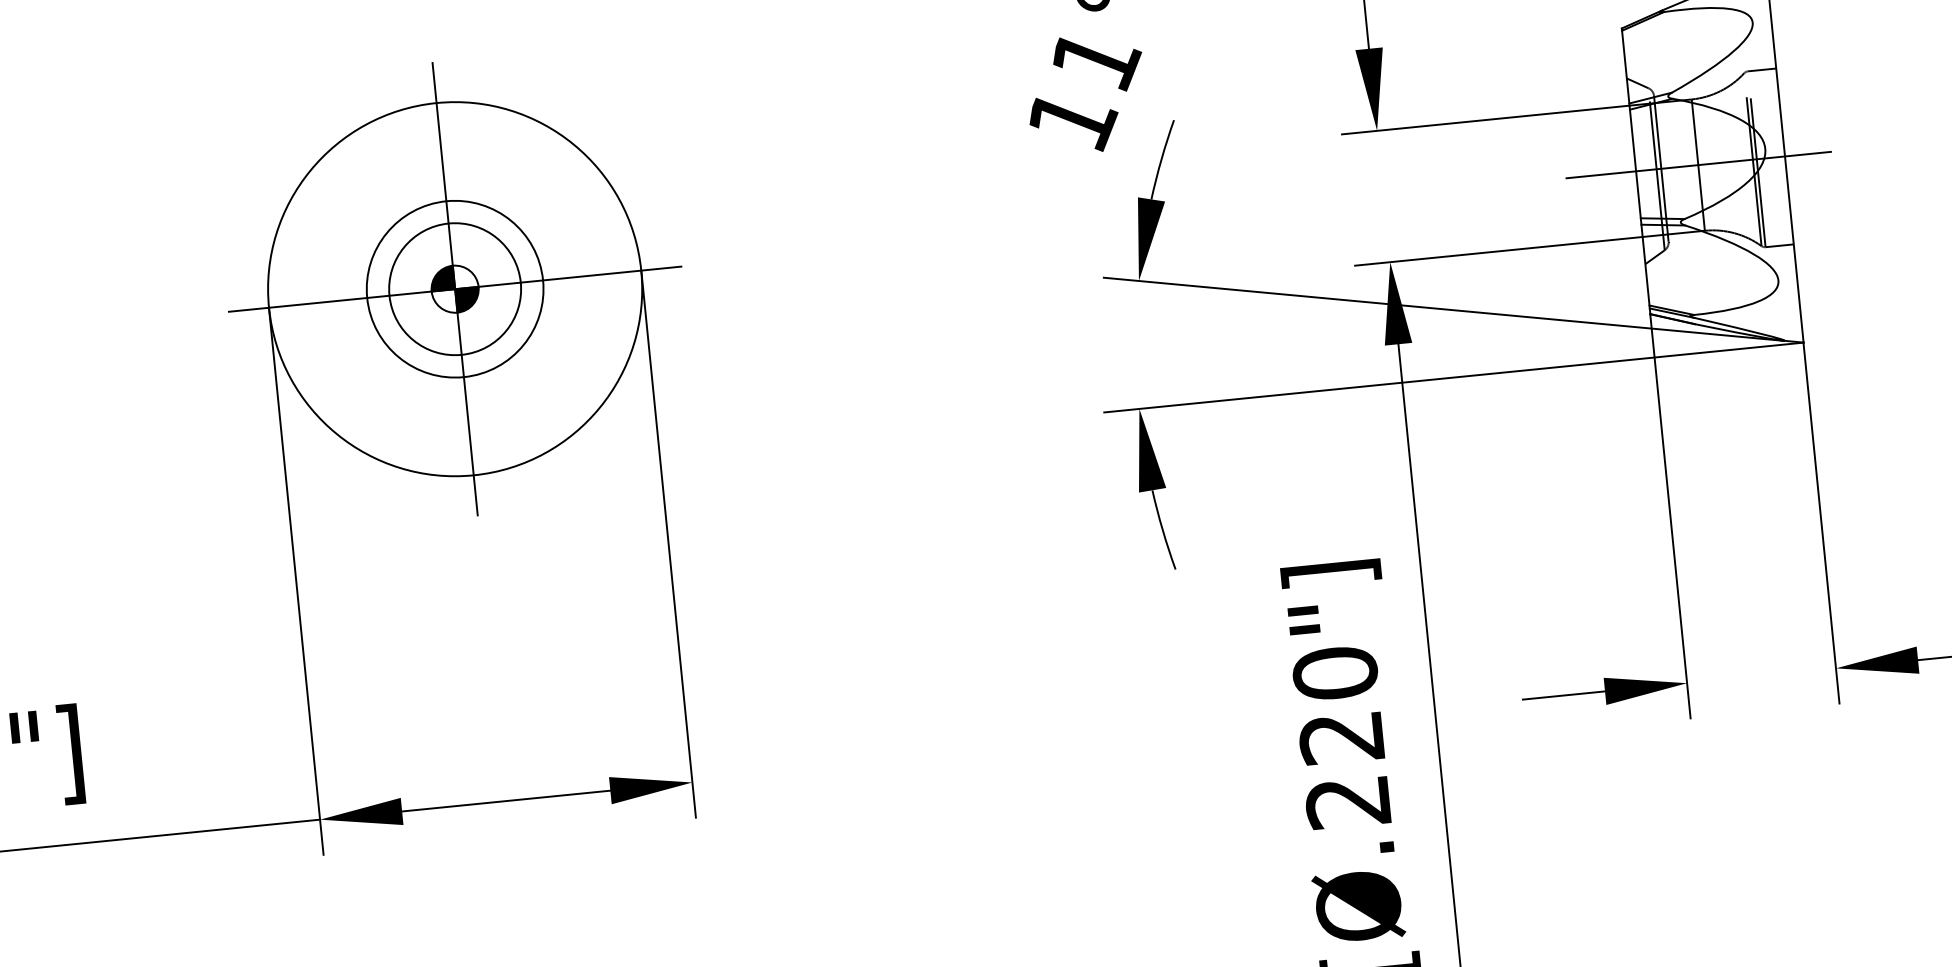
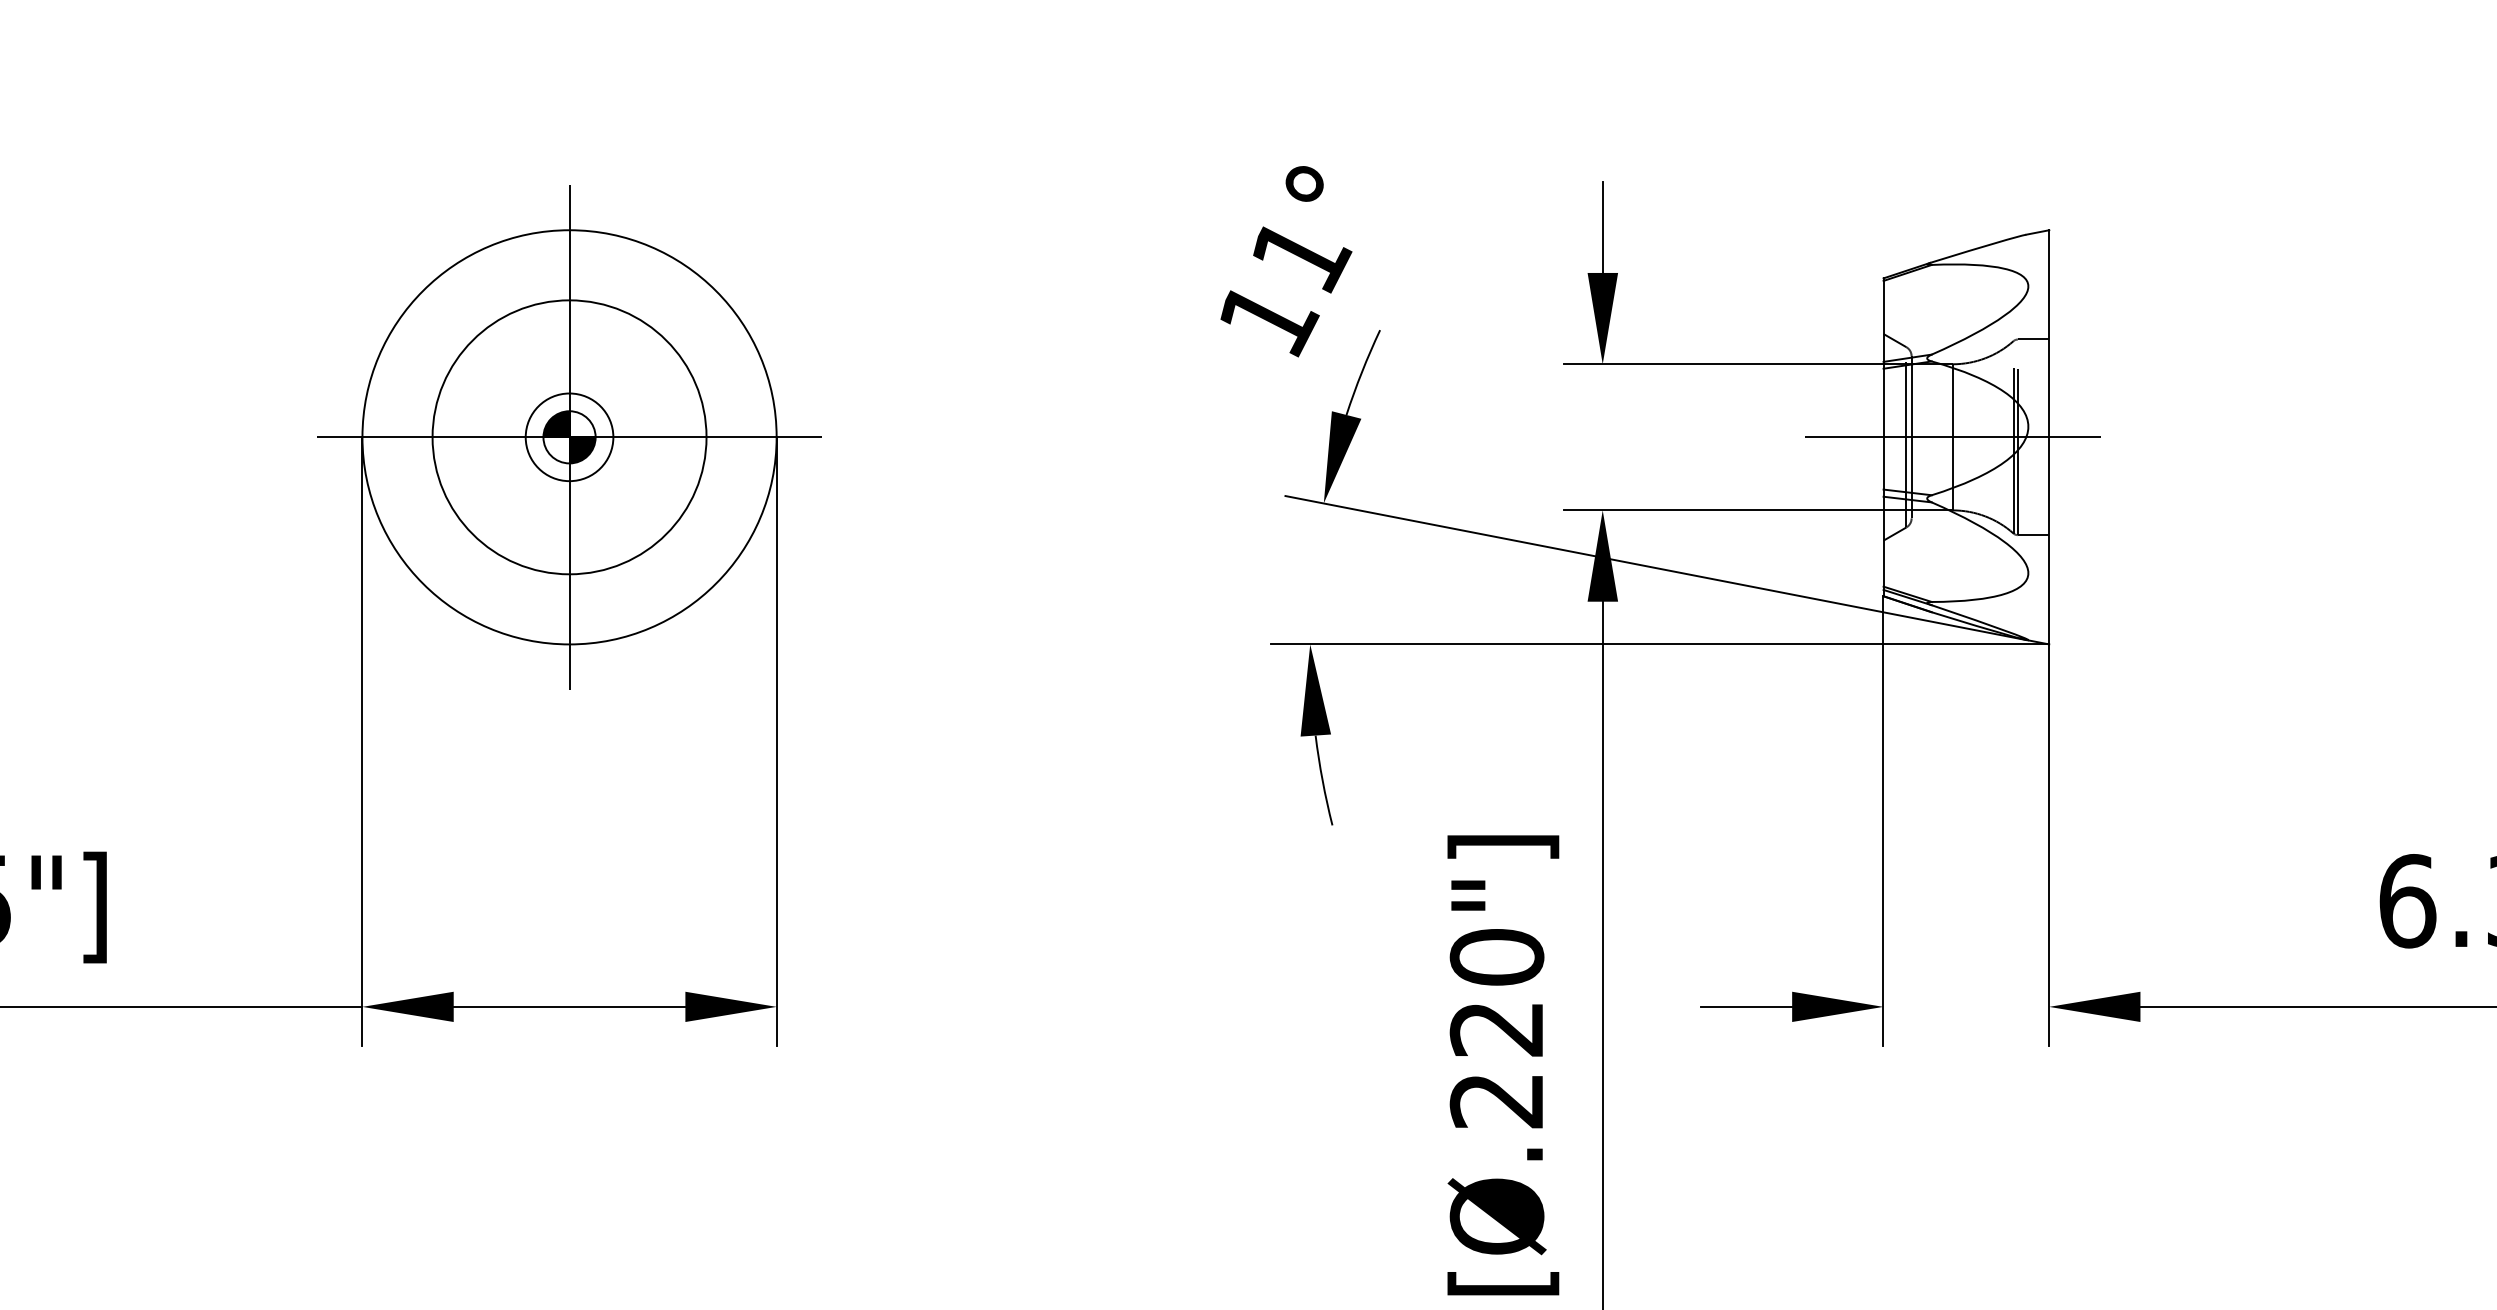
circle: (455, 289) -> (569, 437), size x0.6
circle: (455, 289) -> (569, 437), size x1.4

